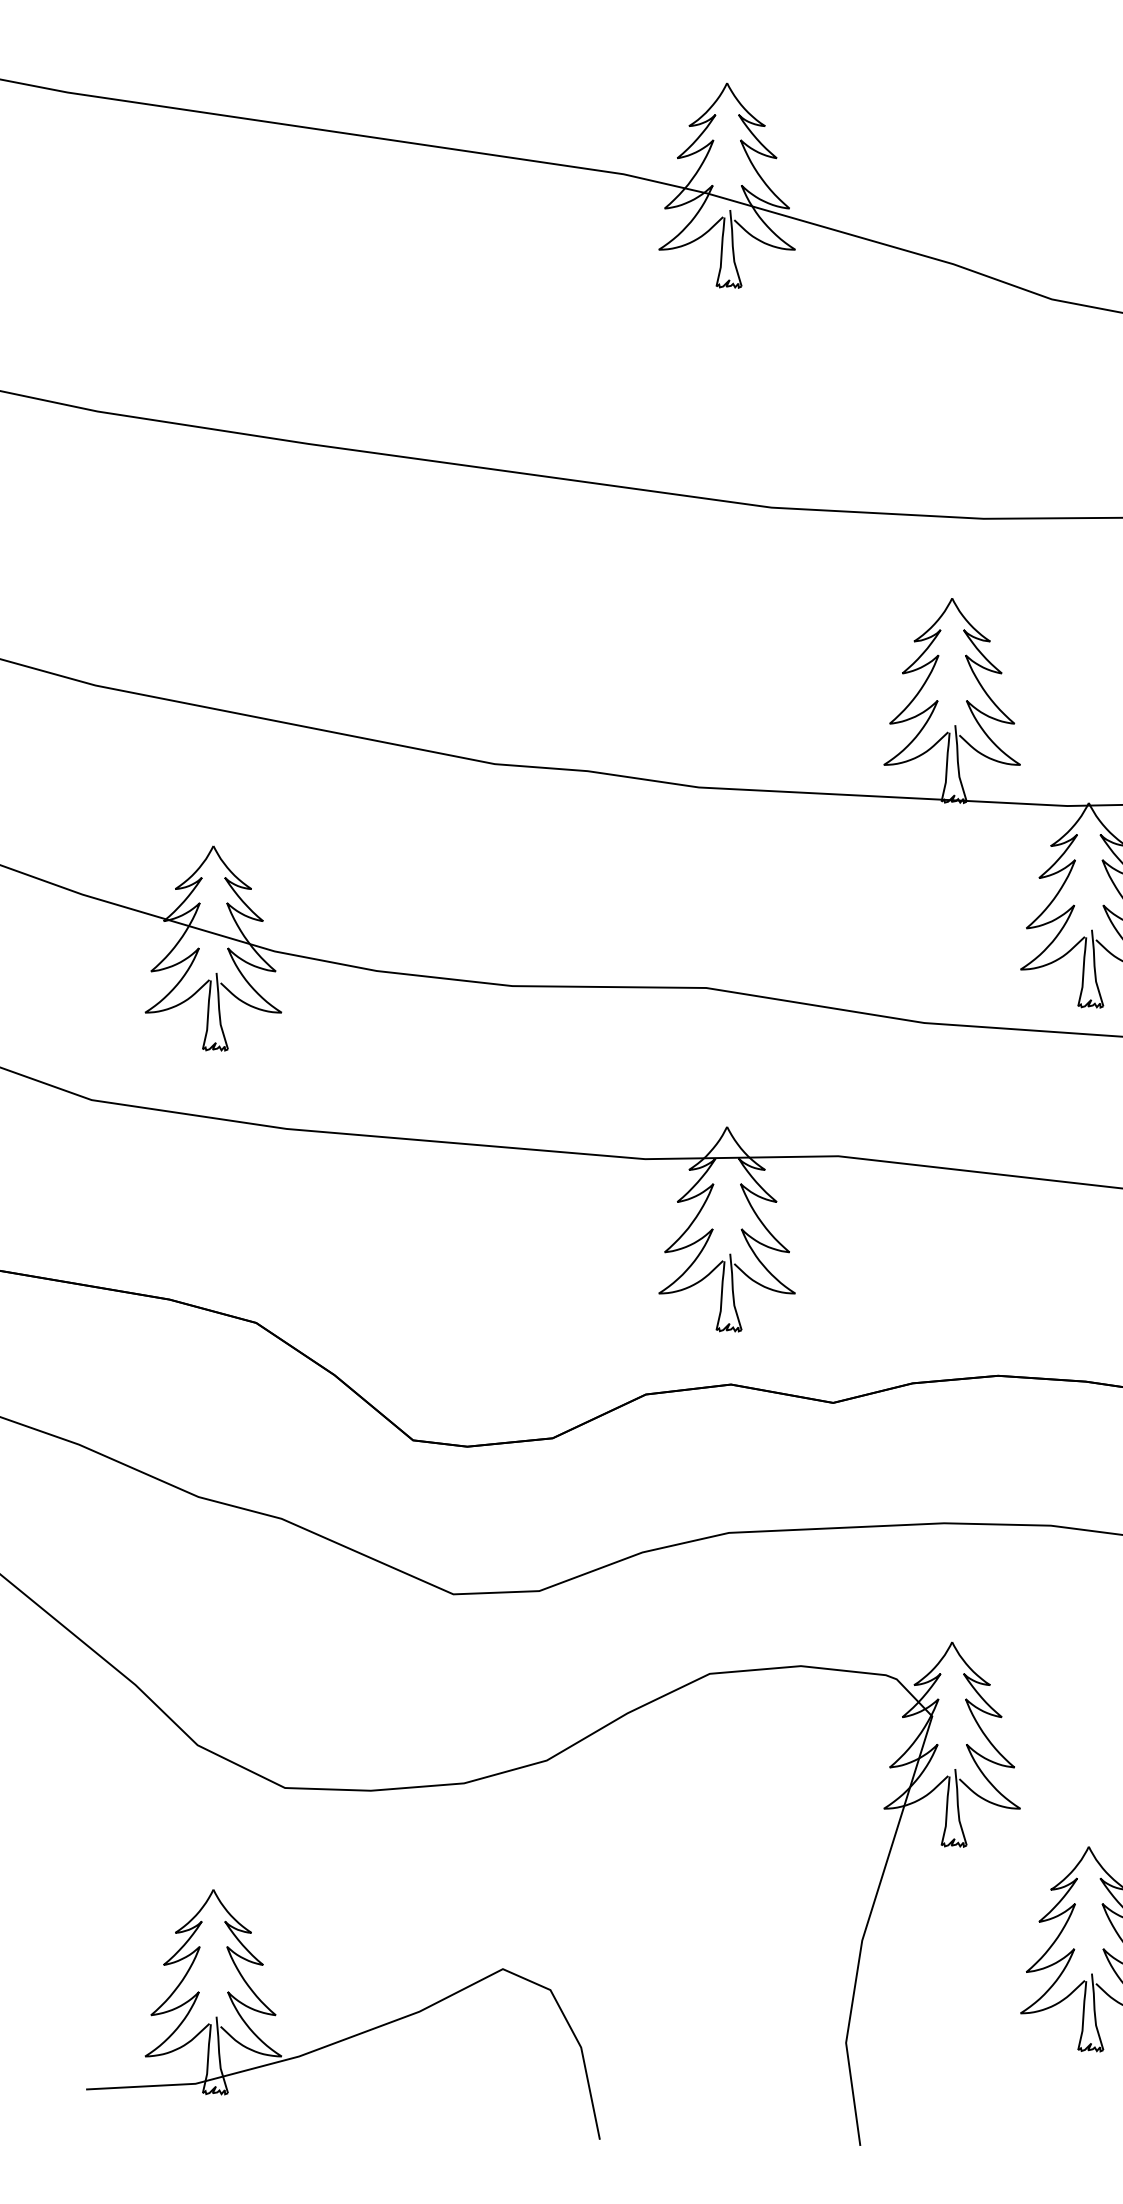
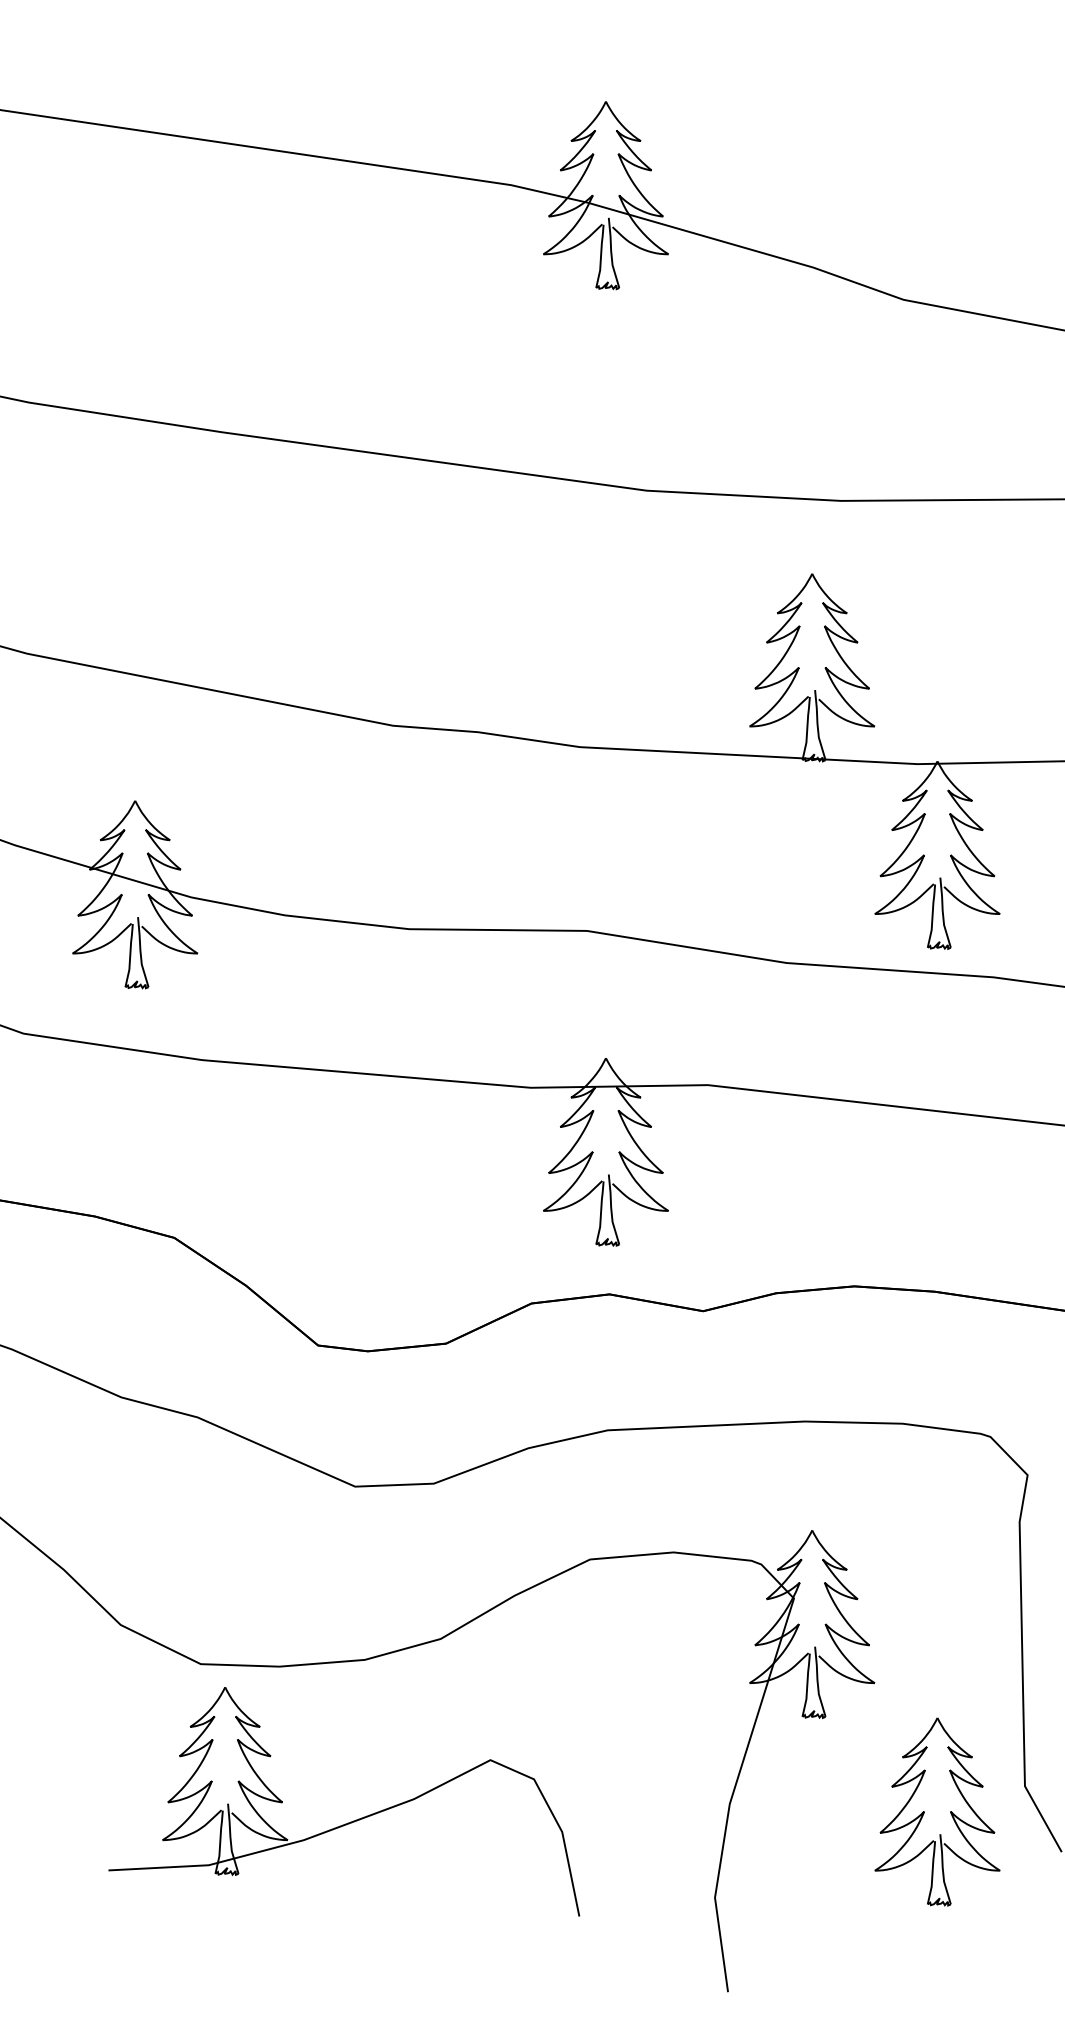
part: (350, 2036) -> (350, 1821), moved

